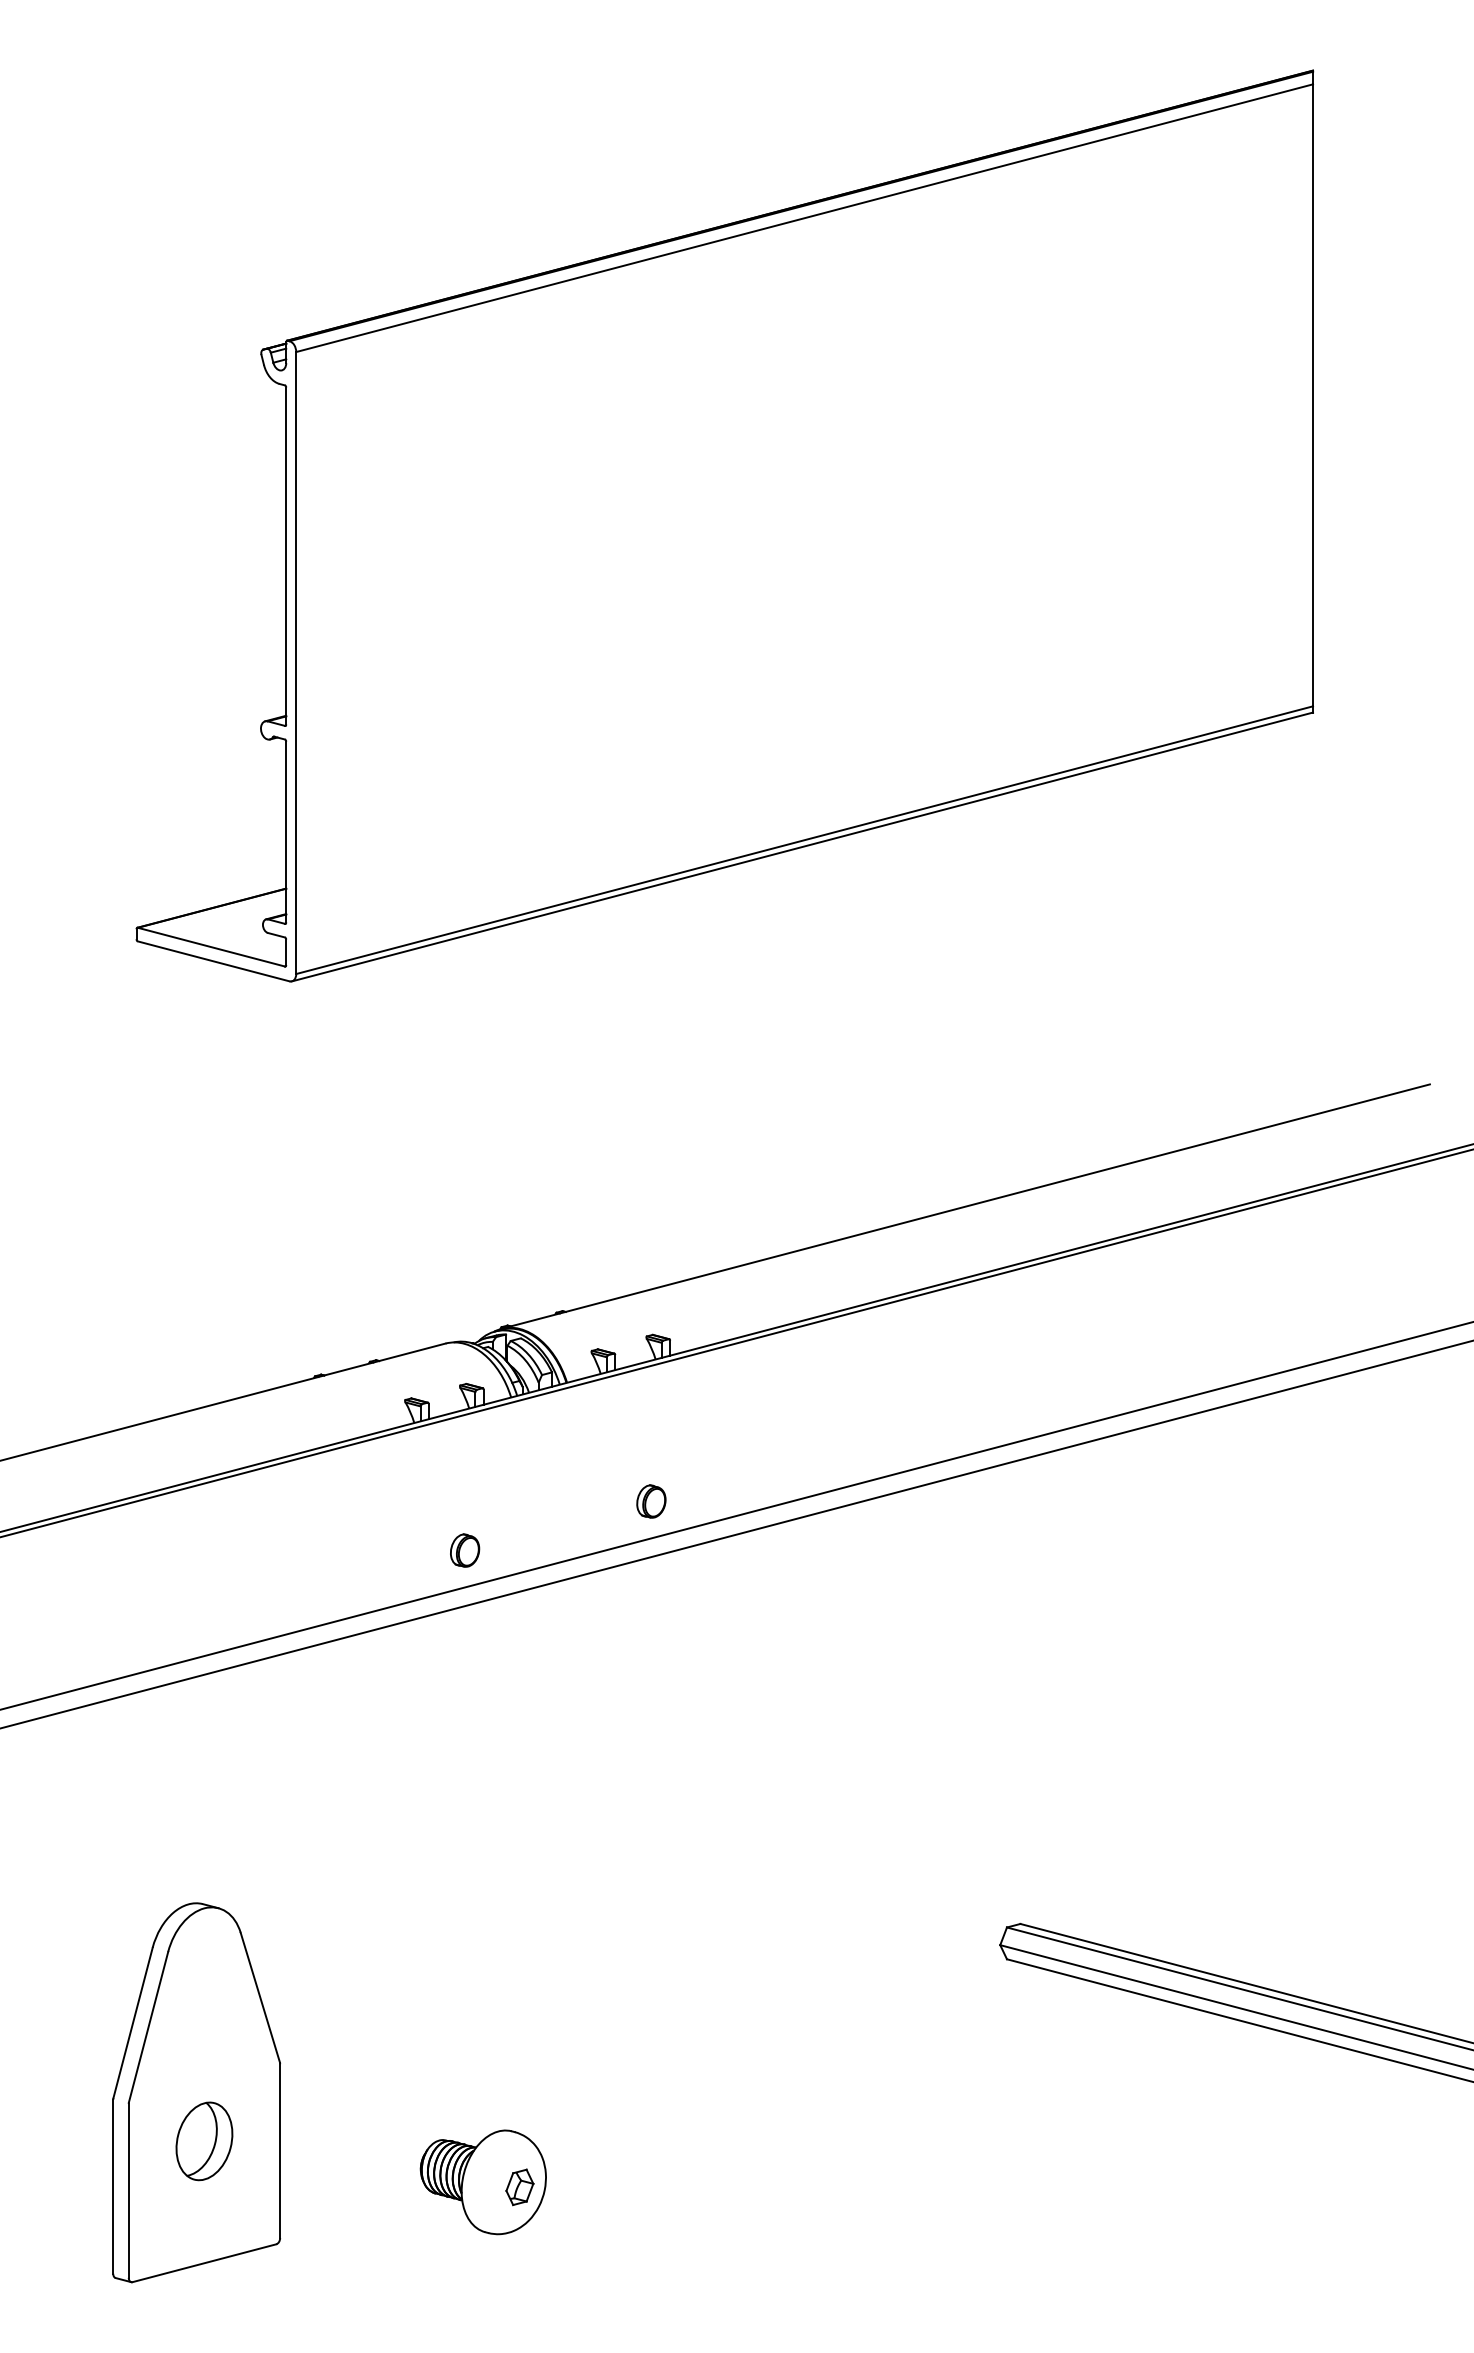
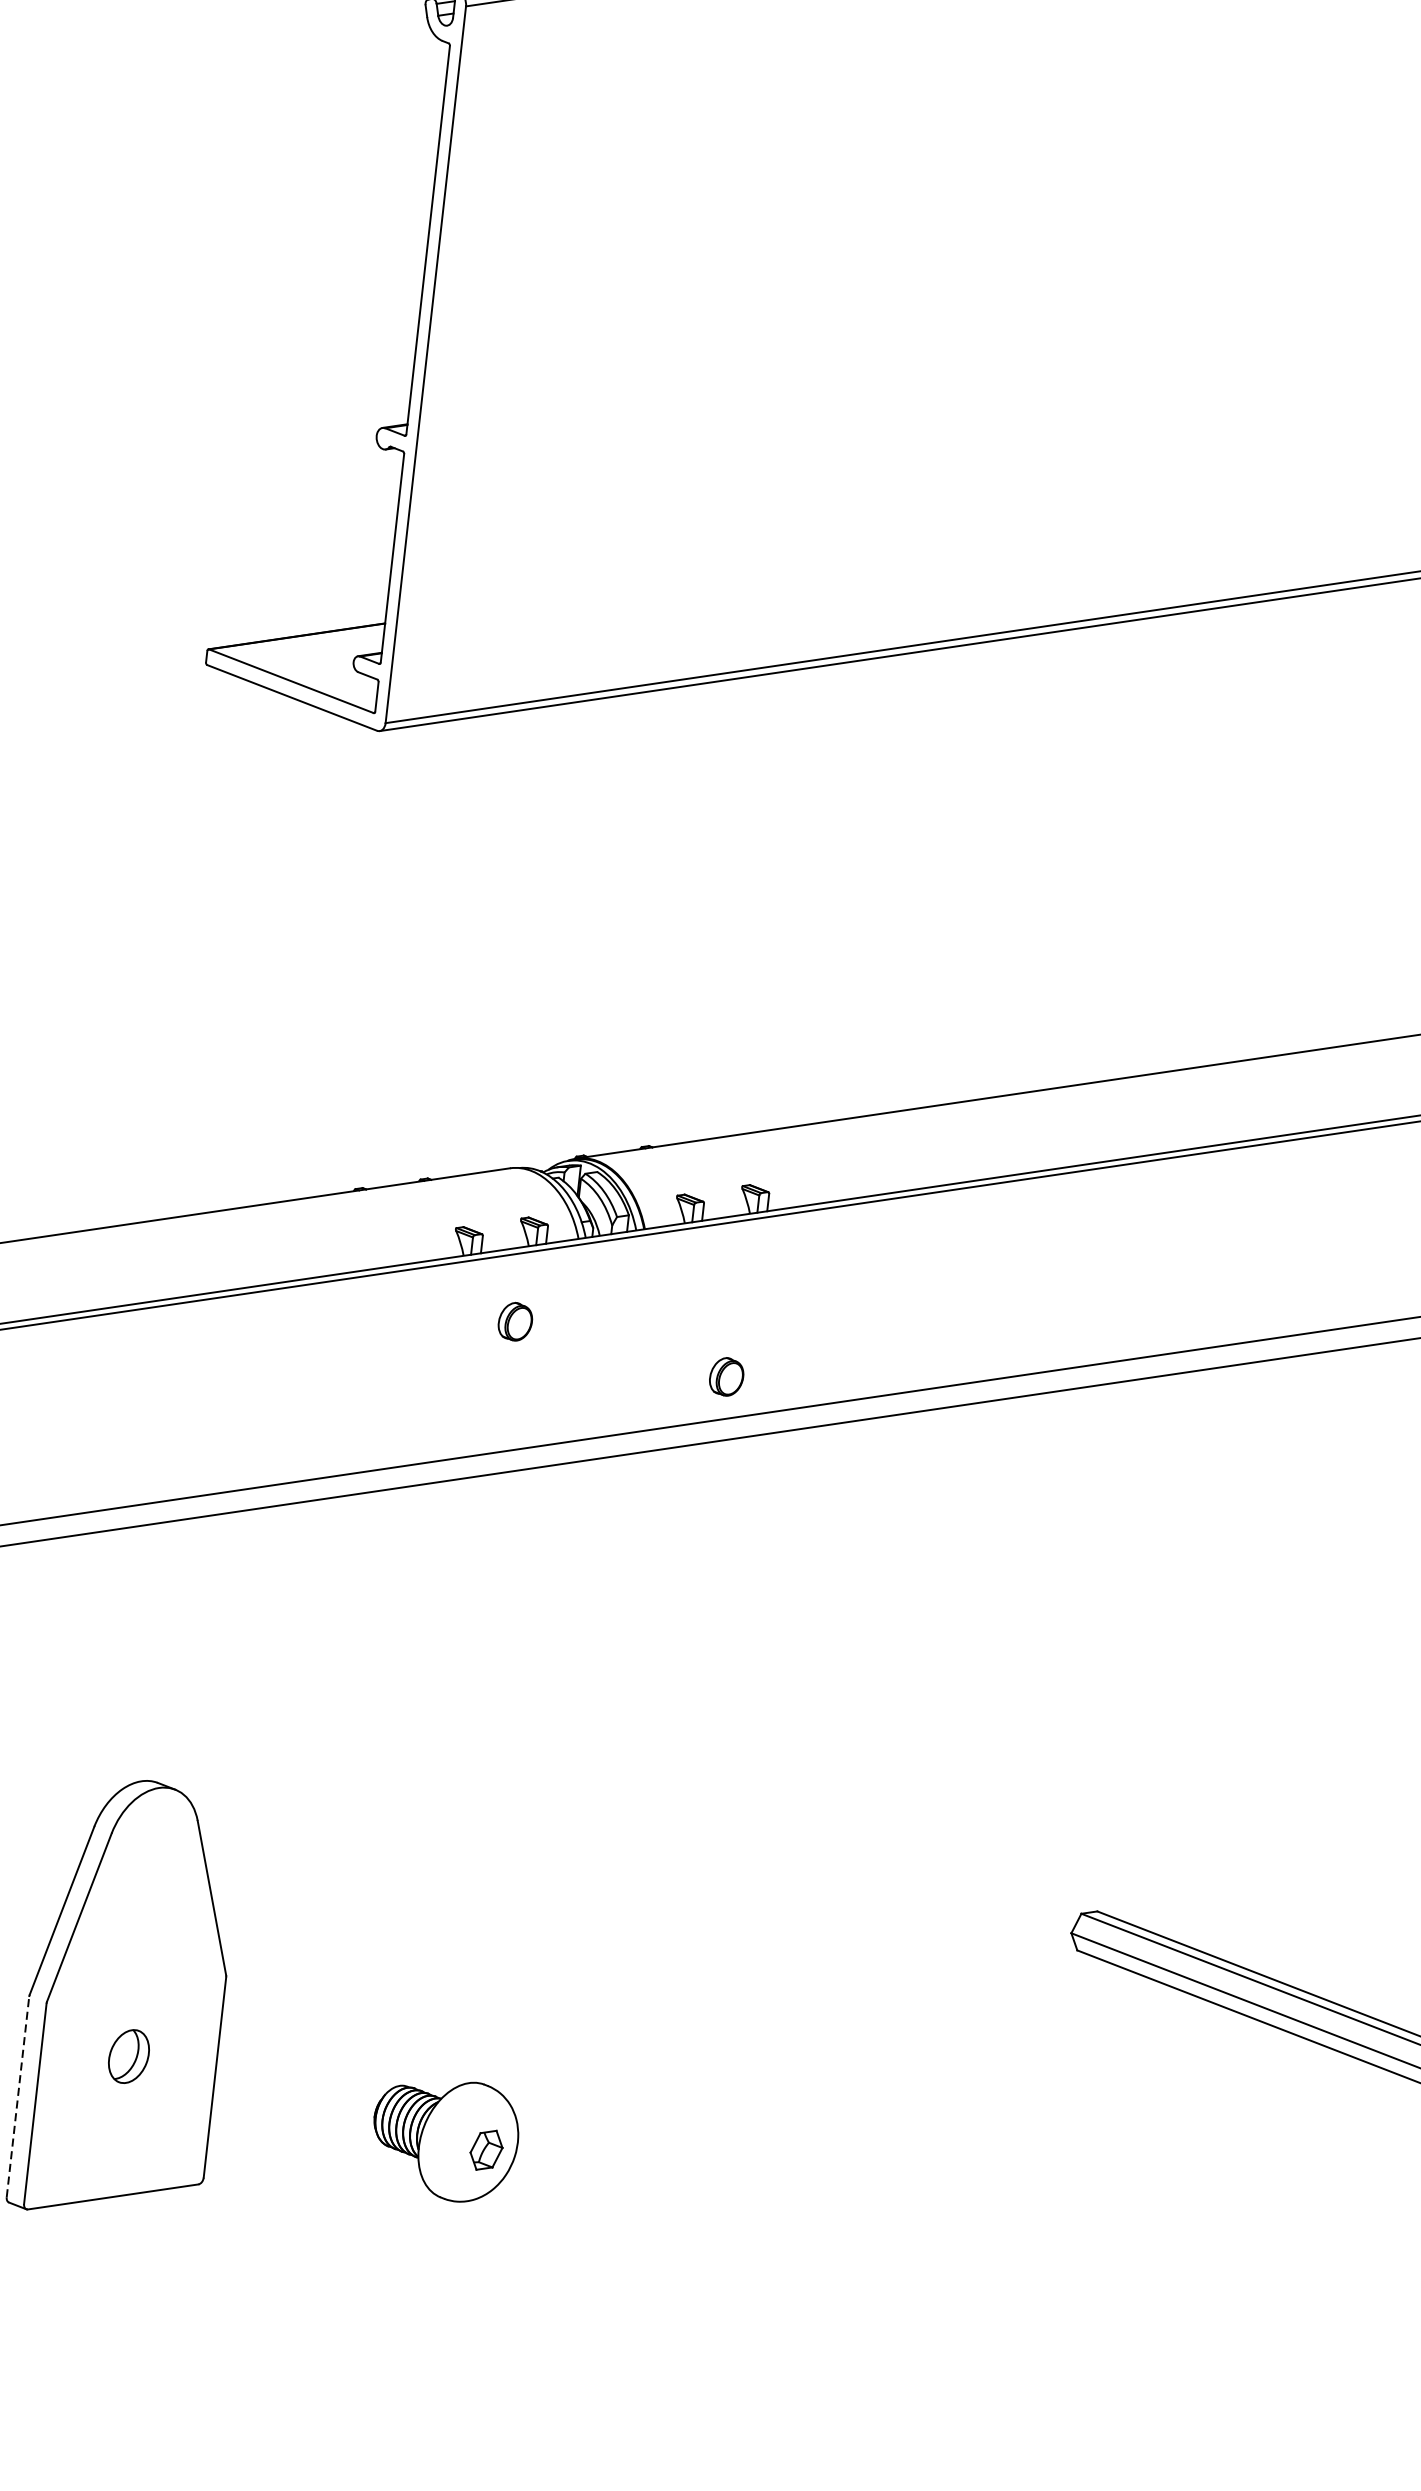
part: (465, 1550) -> (515, 1321), moved
part: (204, 2141) -> (129, 2056), size x0.6
line: (113, 2186) -> (18, 2096), solid -> dashed

